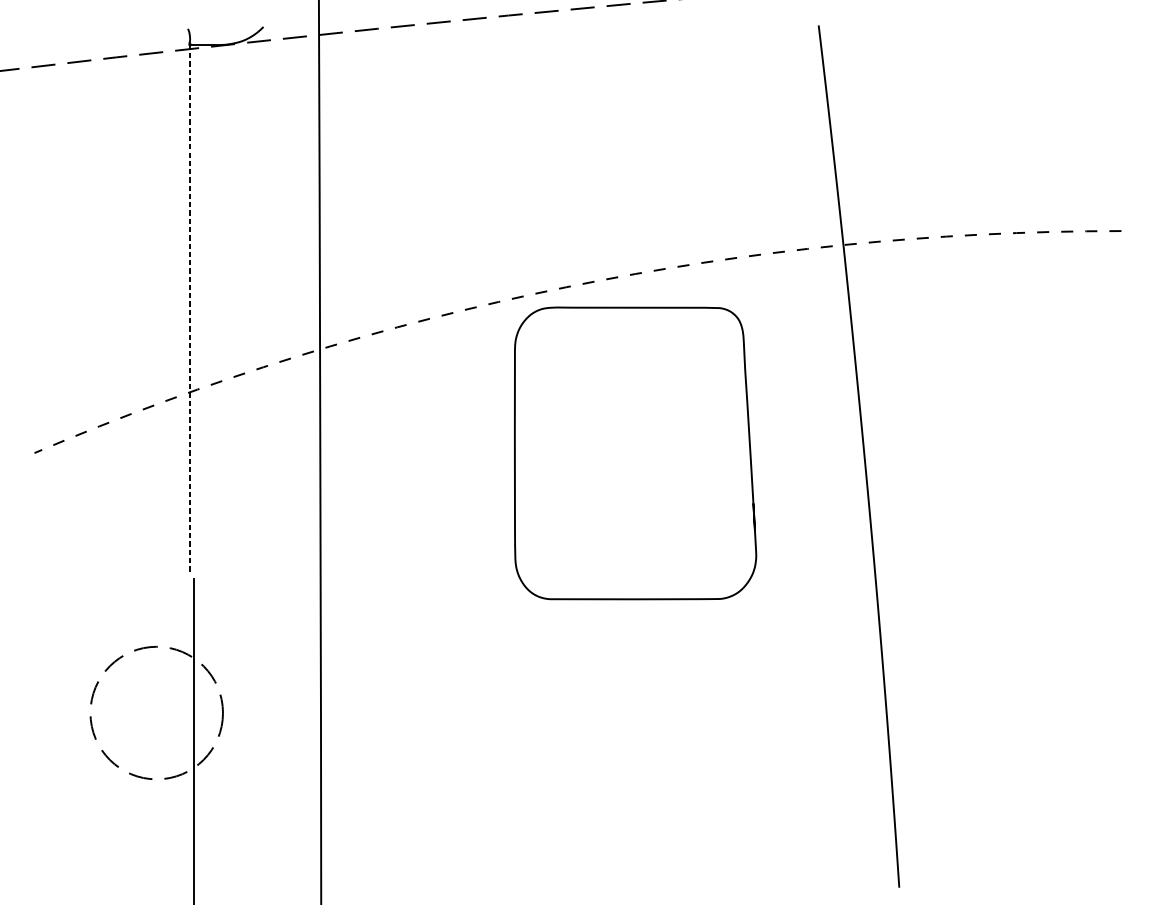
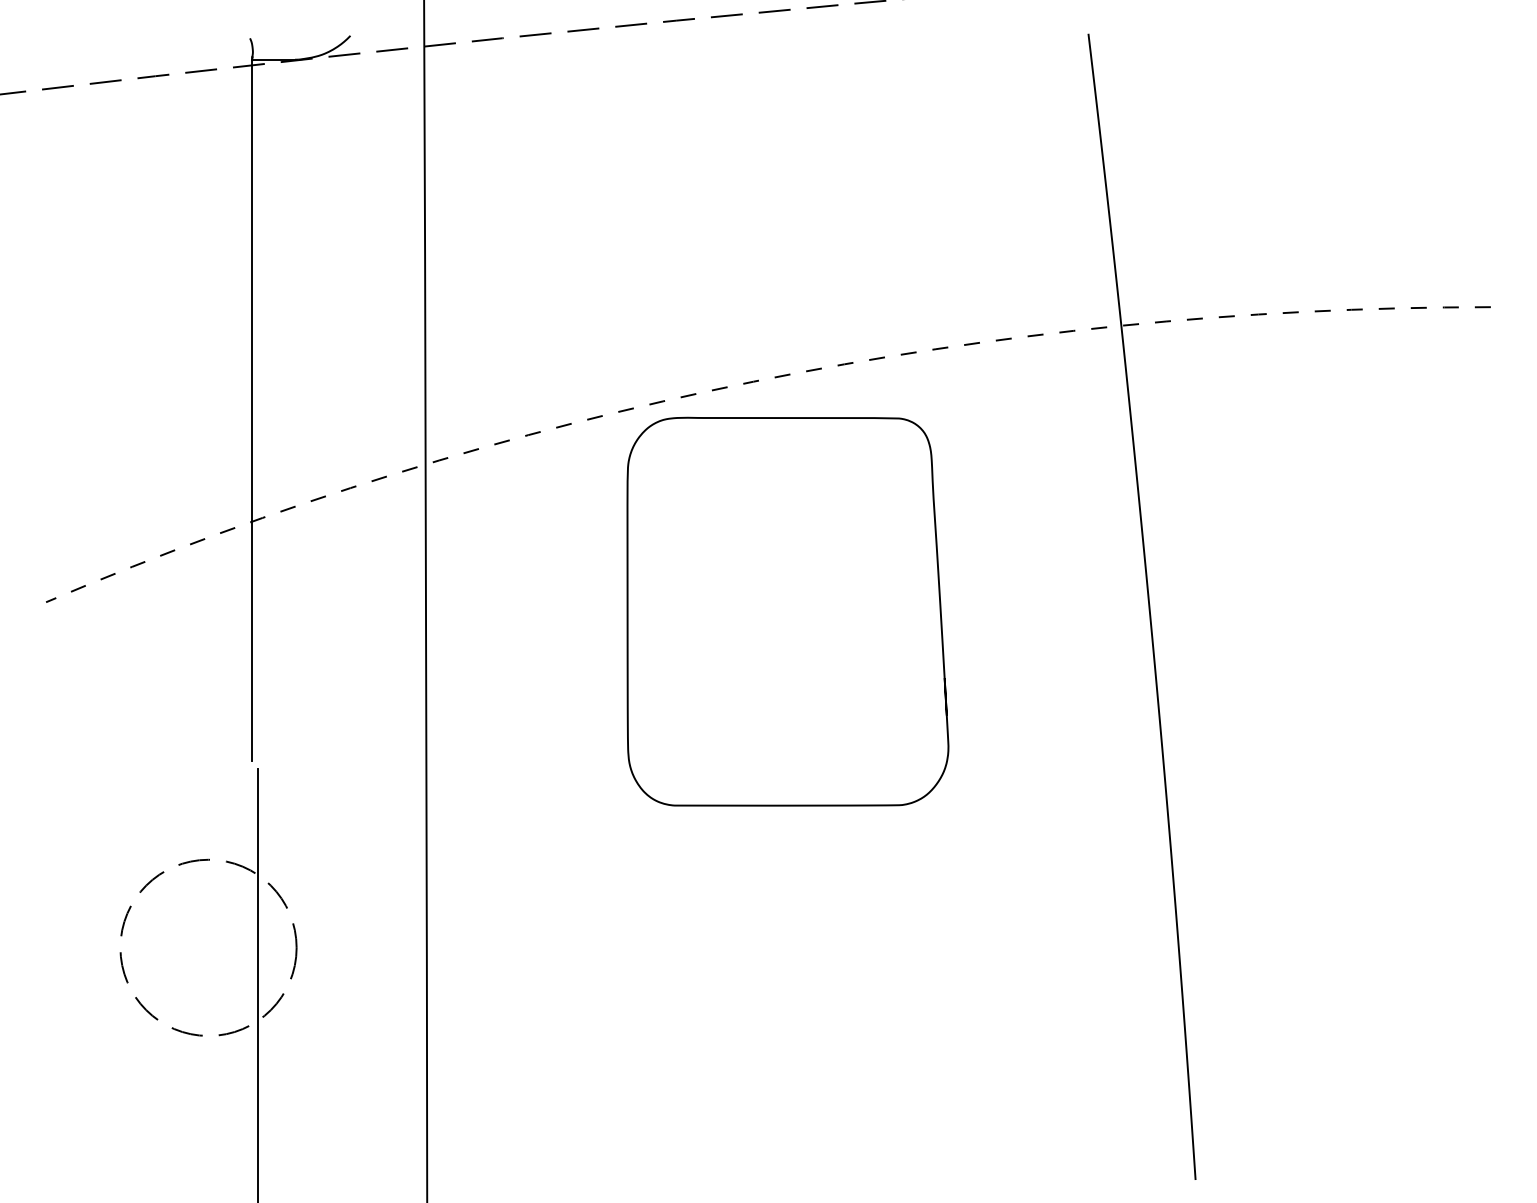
line: (189, 308) -> (252, 410), dashed -> solid
curve: (748, 441) -> (938, 596), moved

